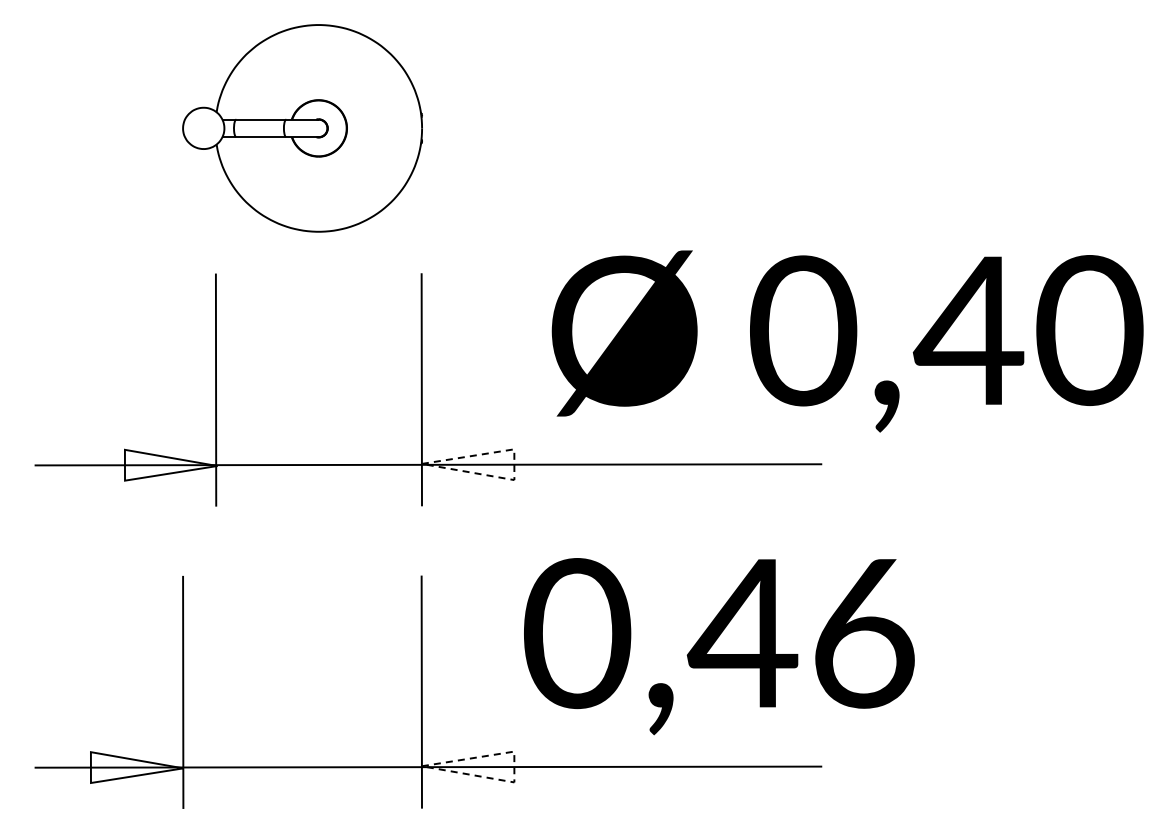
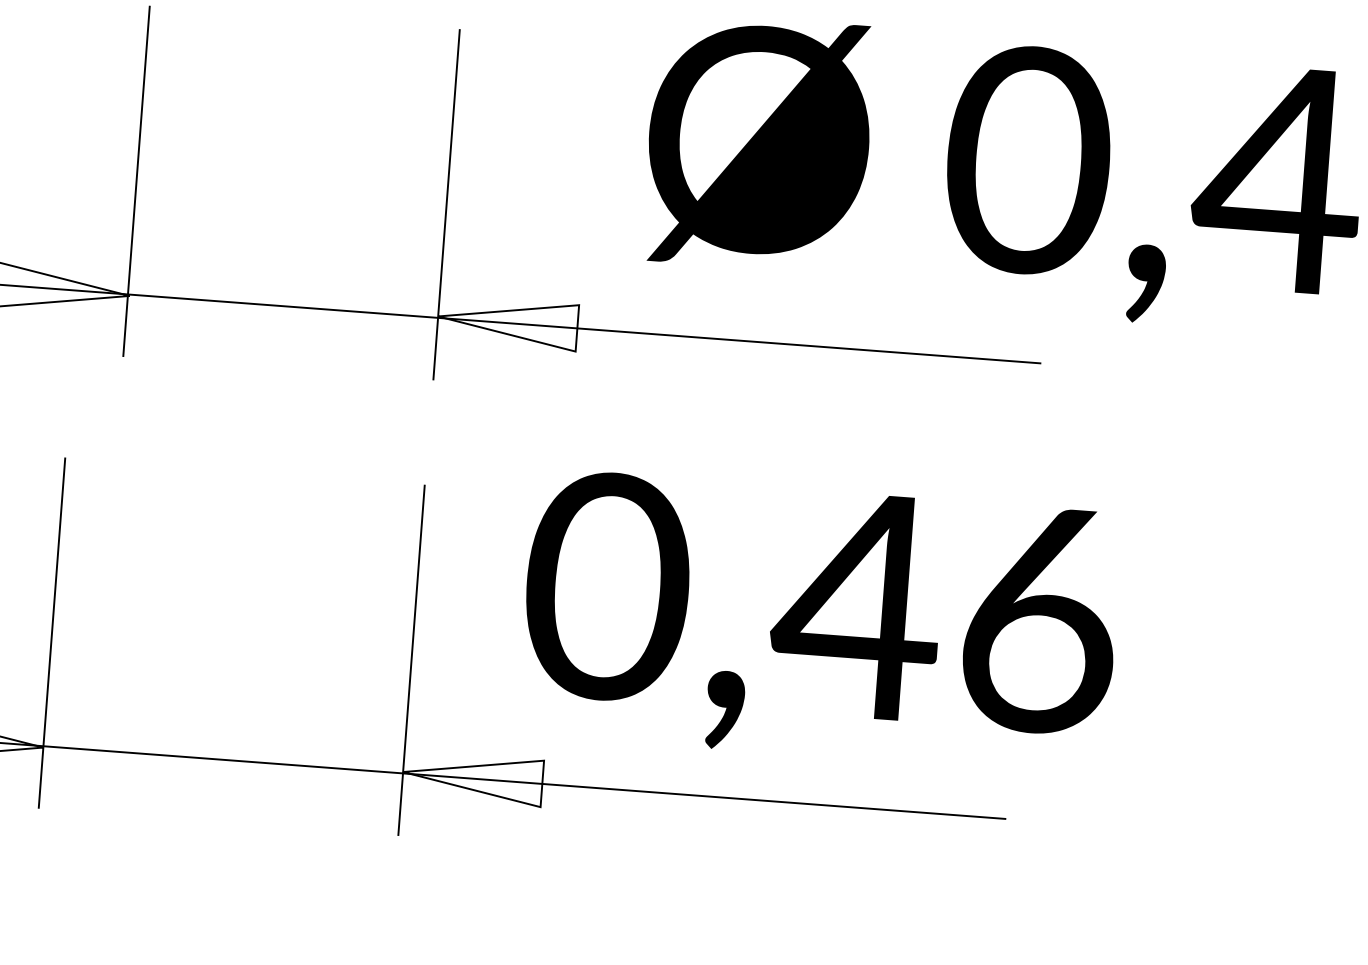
line: (514, 465) -> (577, 329), dashed -> solid
text: (719, 646) -> (820, 622), moved
line: (514, 767) -> (542, 784), dashed -> solid

